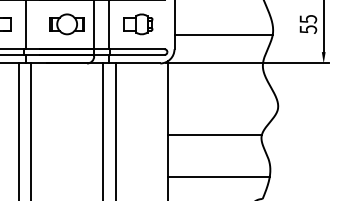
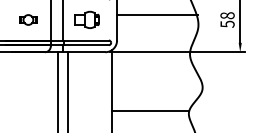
text: (307, 19) -> (226, 15), 55 -> 58
part: (66, 24) -> (27, 20), size x0.6
line: (223, 35) -> (157, 15), moved

